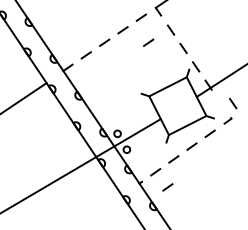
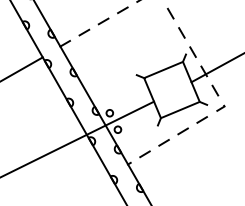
line: (148, 42) -> (147, 24), removed
line: (233, 103) -> (215, 90), moved
line: (167, 187) -> (155, 170), removed

